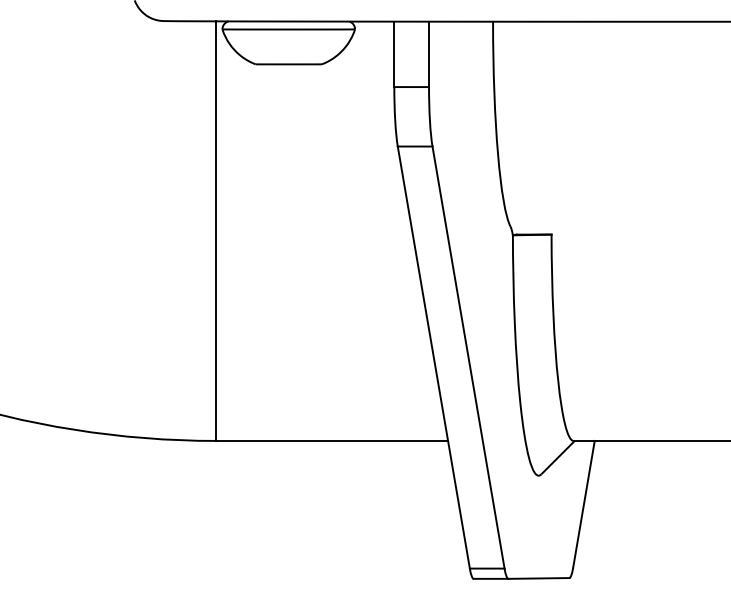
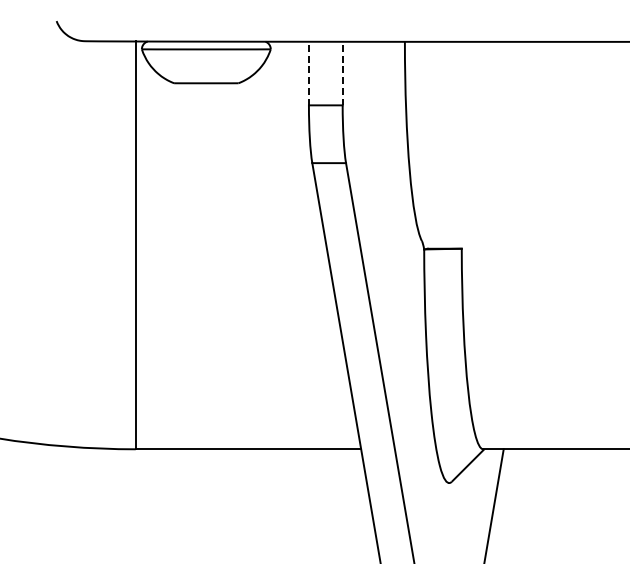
line: (394, 54) -> (309, 73), solid -> dashed
line: (429, 54) -> (343, 73), solid -> dashed

